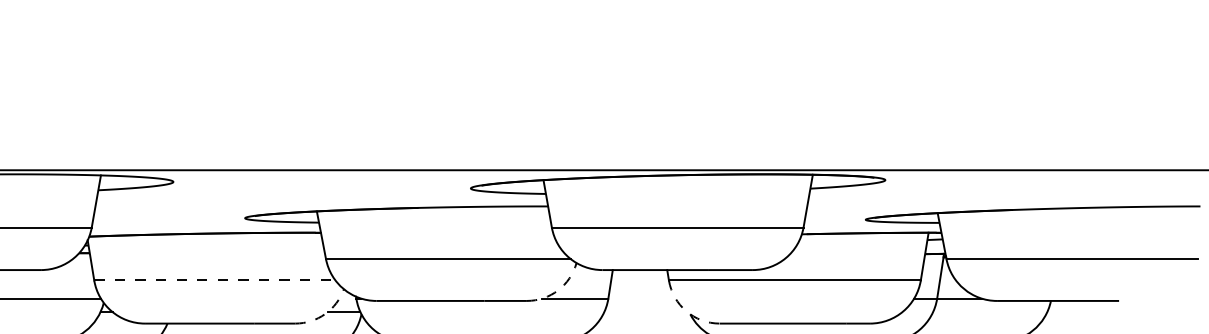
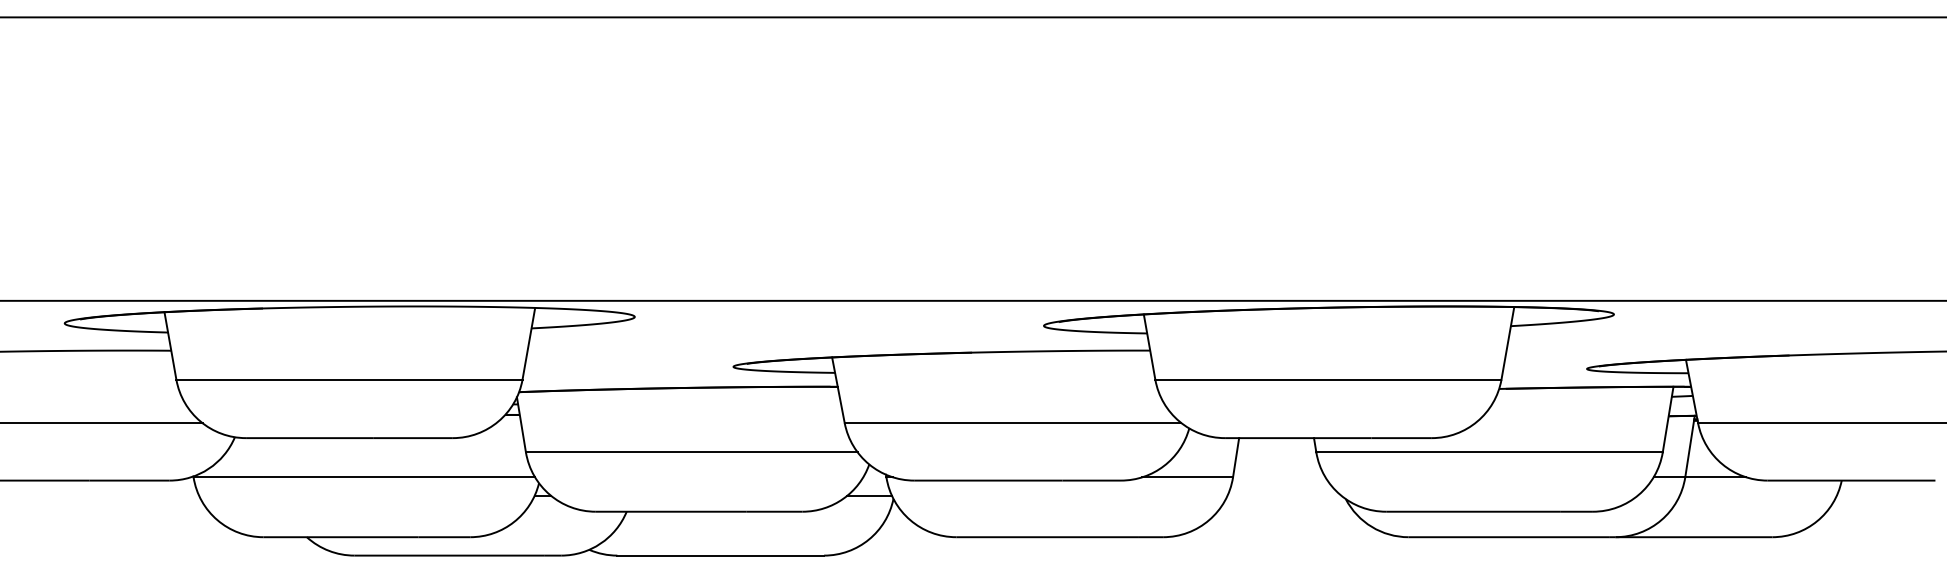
line: (214, 280) -> (691, 452), dashed -> solid
arc: (557, 290) -> (1163, 466), dashed -> solid
arc: (686, 311) -> (1340, 494), dashed -> solid
arc: (325, 313) -> (843, 498), dashed -> solid

